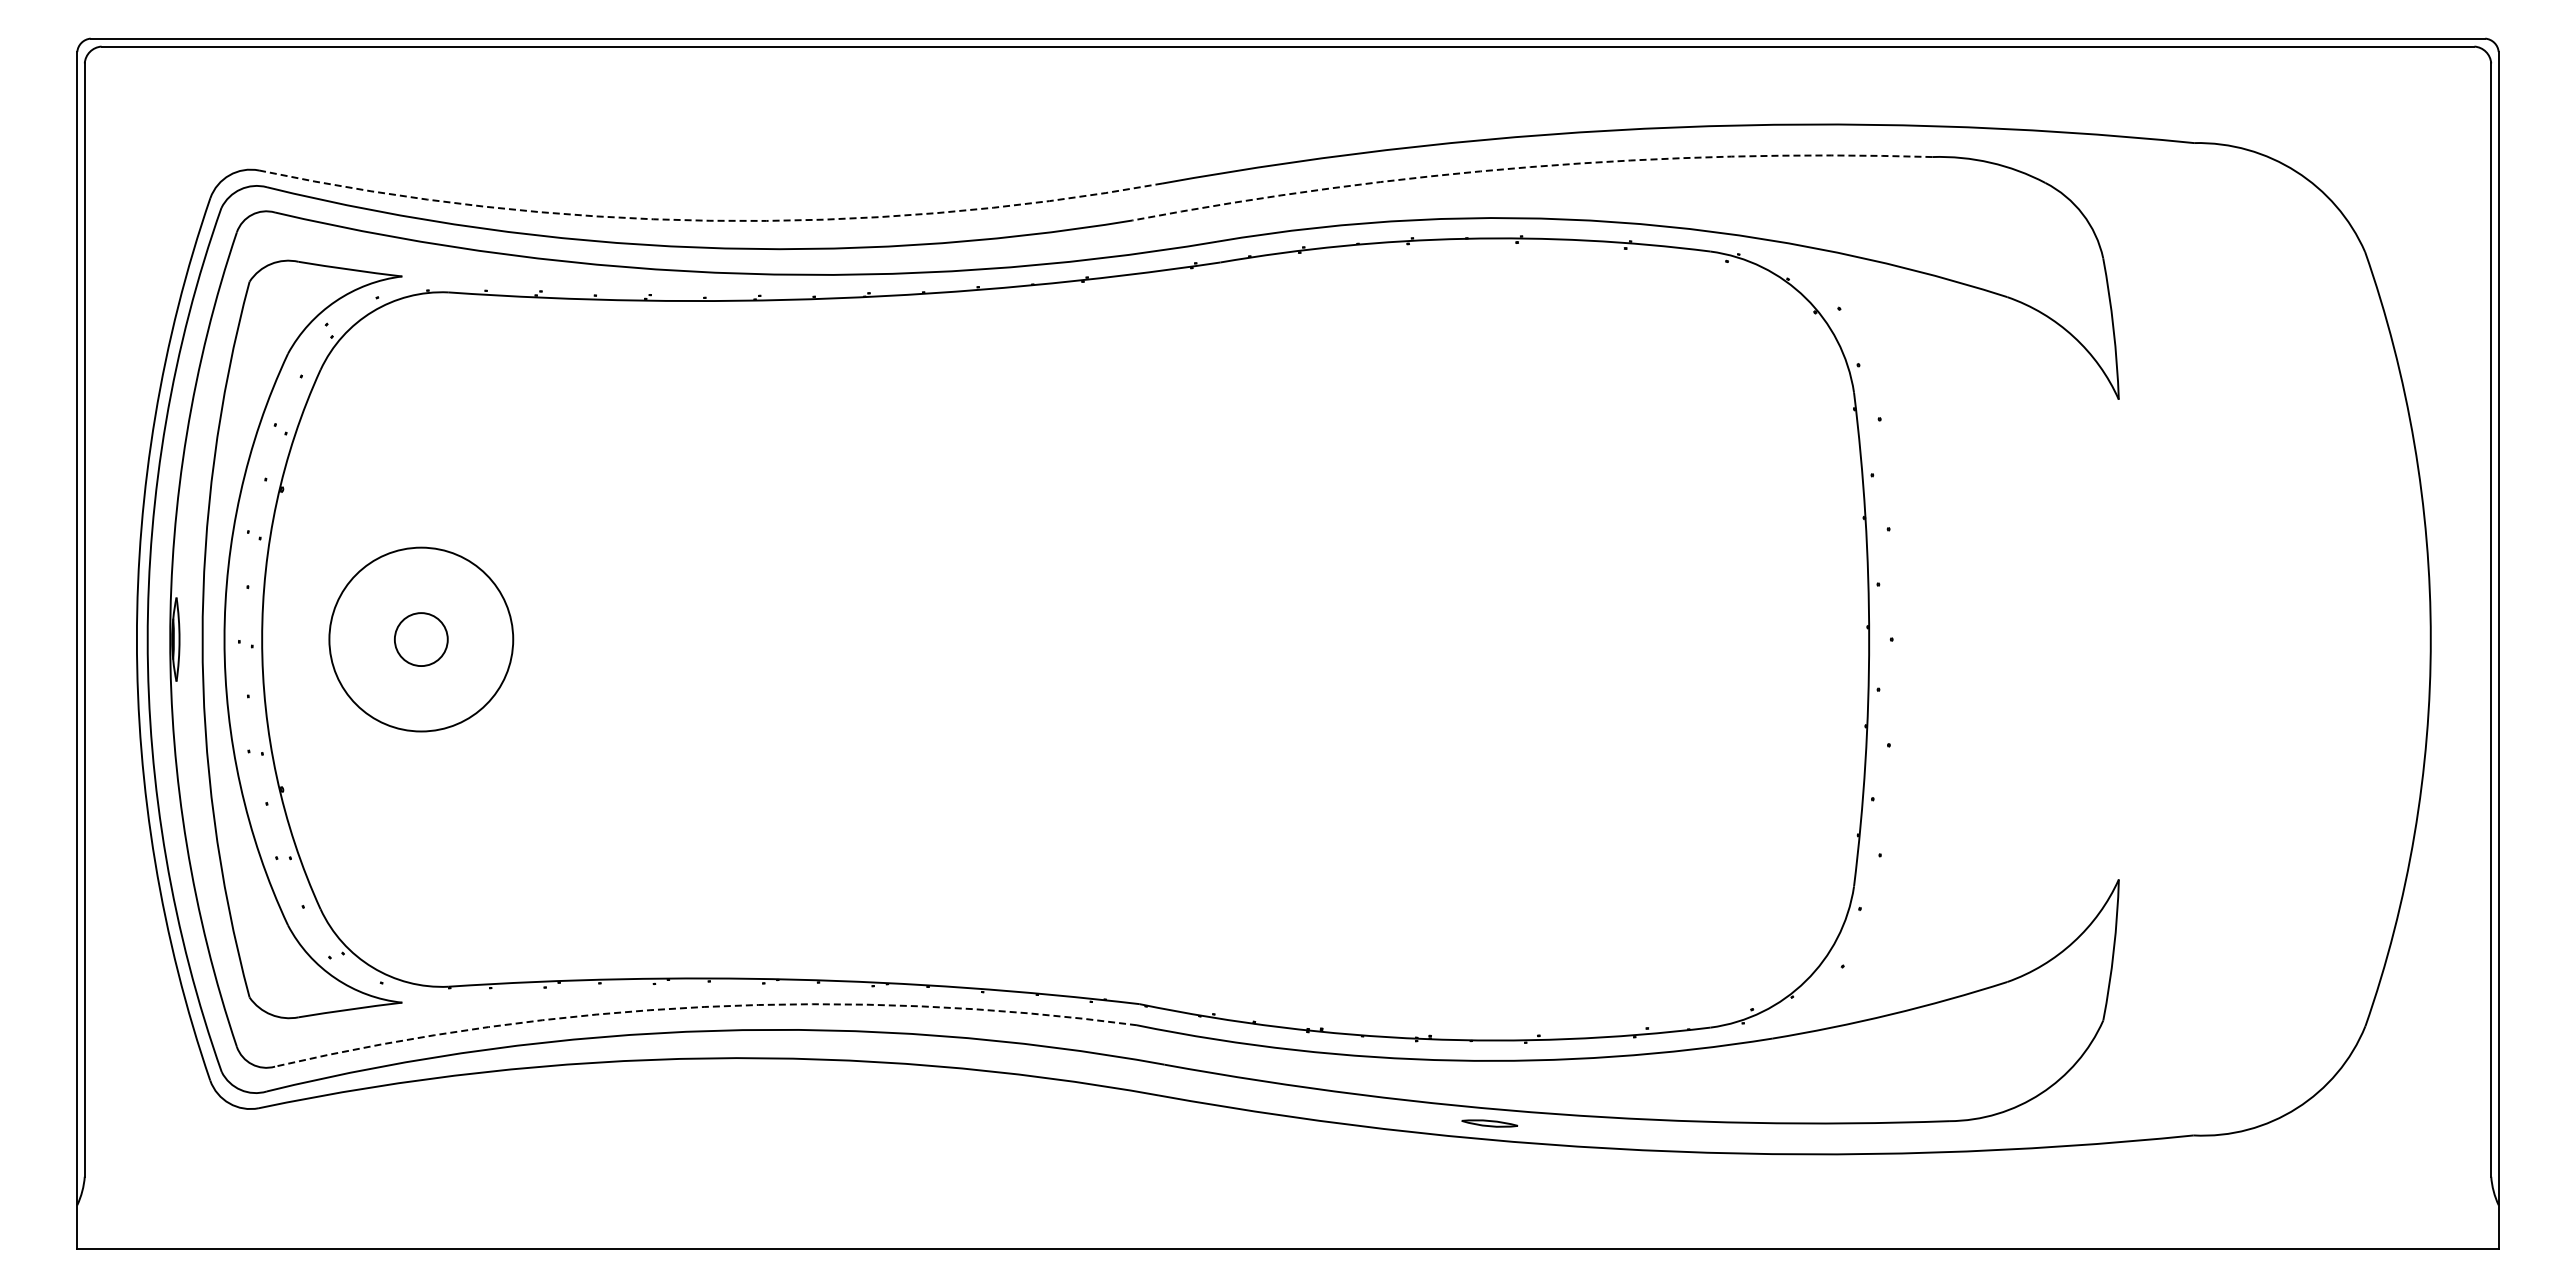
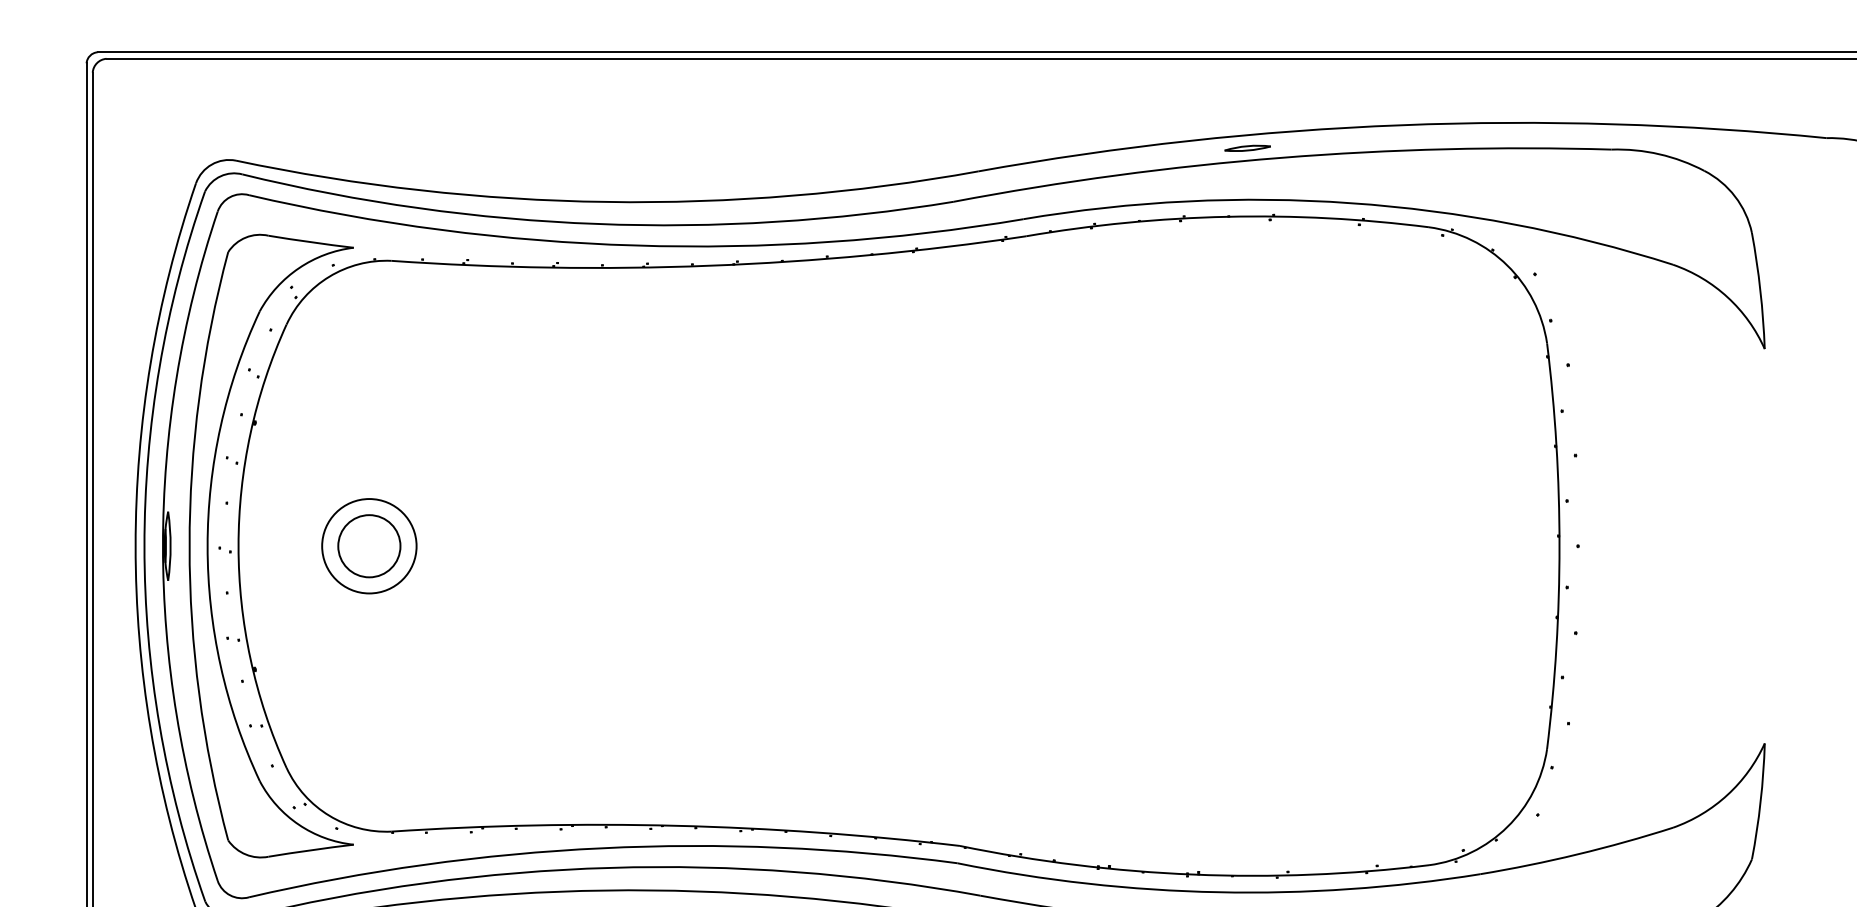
part: (1489, 155) -> (1247, 148), added
arc: (1530, 167) -> (1281, 158), dashed -> solid
arc: (709, 220) -> (606, 201), dashed -> solid
circle: (420, 639) -> (368, 546), size x0.62
circle: (421, 639) -> (369, 546), size x1.43
arc: (704, 1006) -> (602, 847), dashed -> solid

